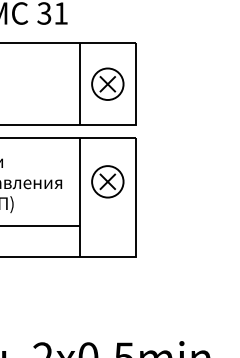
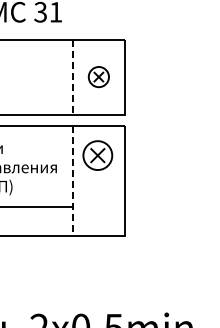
part: (107, 83) -> (98, 76), size x0.7
line: (79, 84) -> (72, 77), solid -> dashed
part: (107, 181) -> (97, 155), moved
line: (79, 198) -> (72, 181), solid -> dashed

